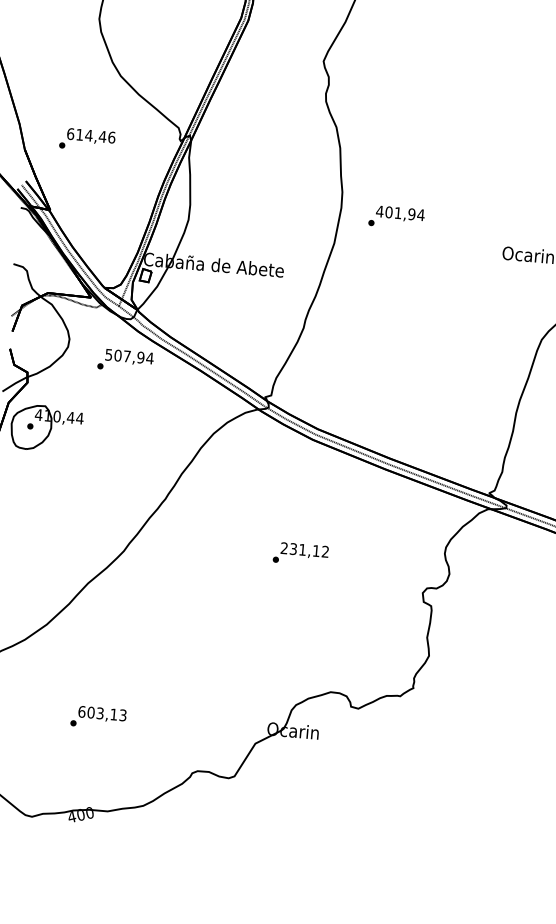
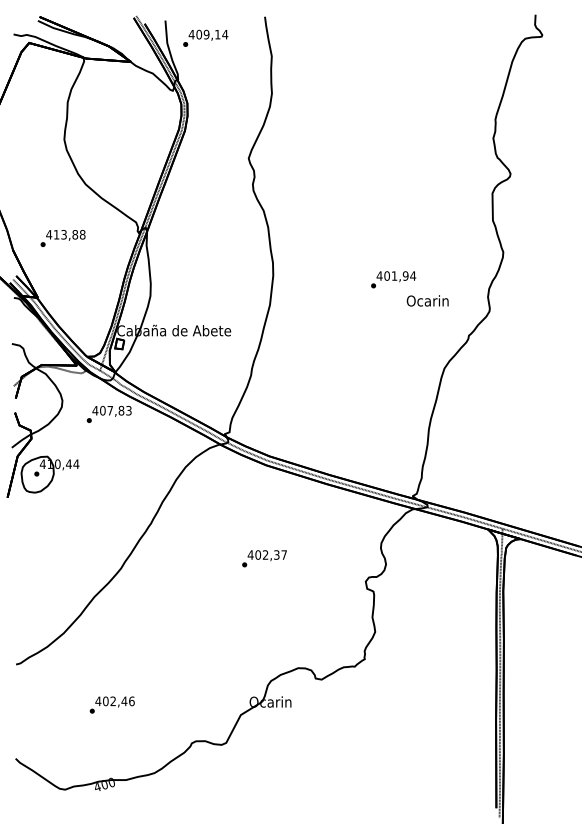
text: (90, 135) -> (65, 234), 614,46 -> 413,88
text: (396, 217) -> (393, 279), moved
text: (128, 356) -> (111, 410), 507,94 -> 407,83
text: (303, 549) -> (266, 554), 231,12 -> 402,37
text: (101, 713) -> (114, 701), 603,13 -> 402,46

